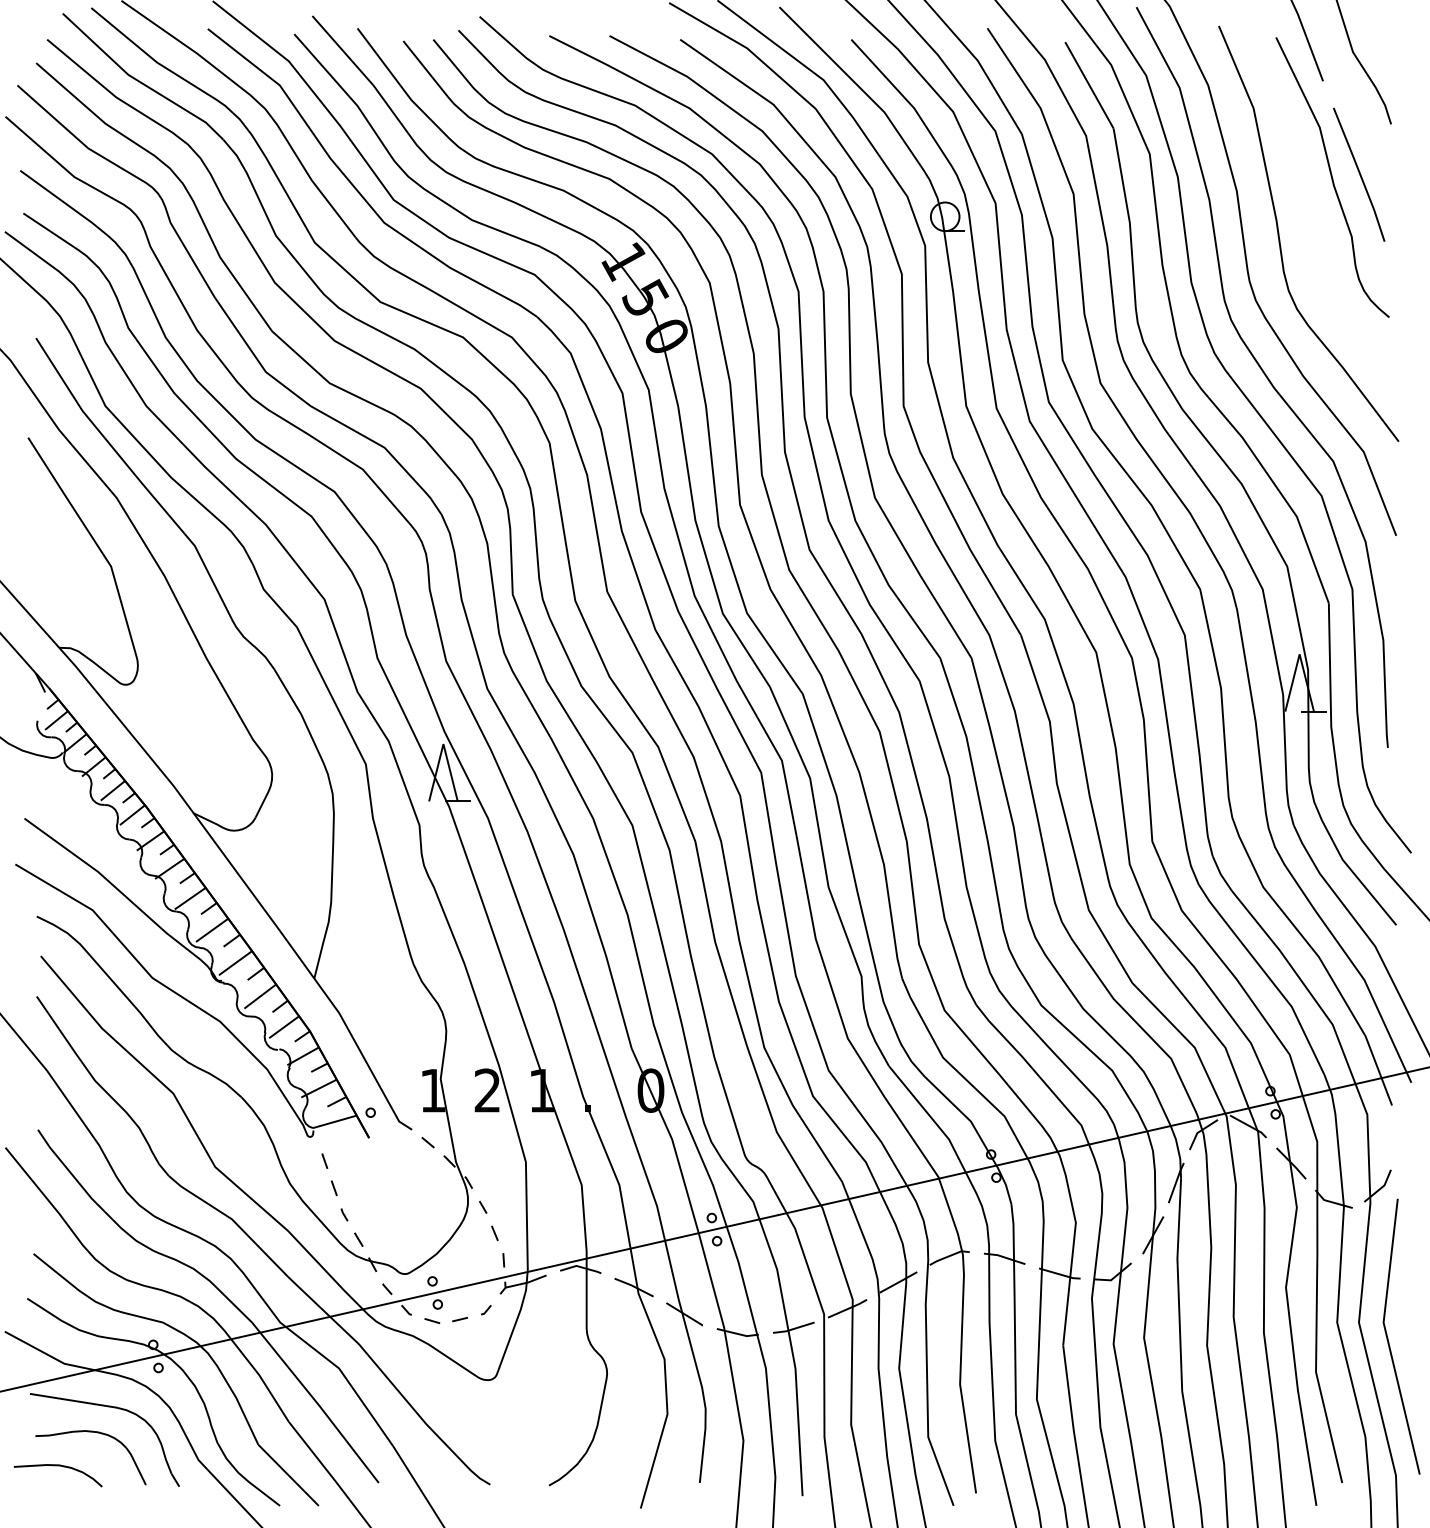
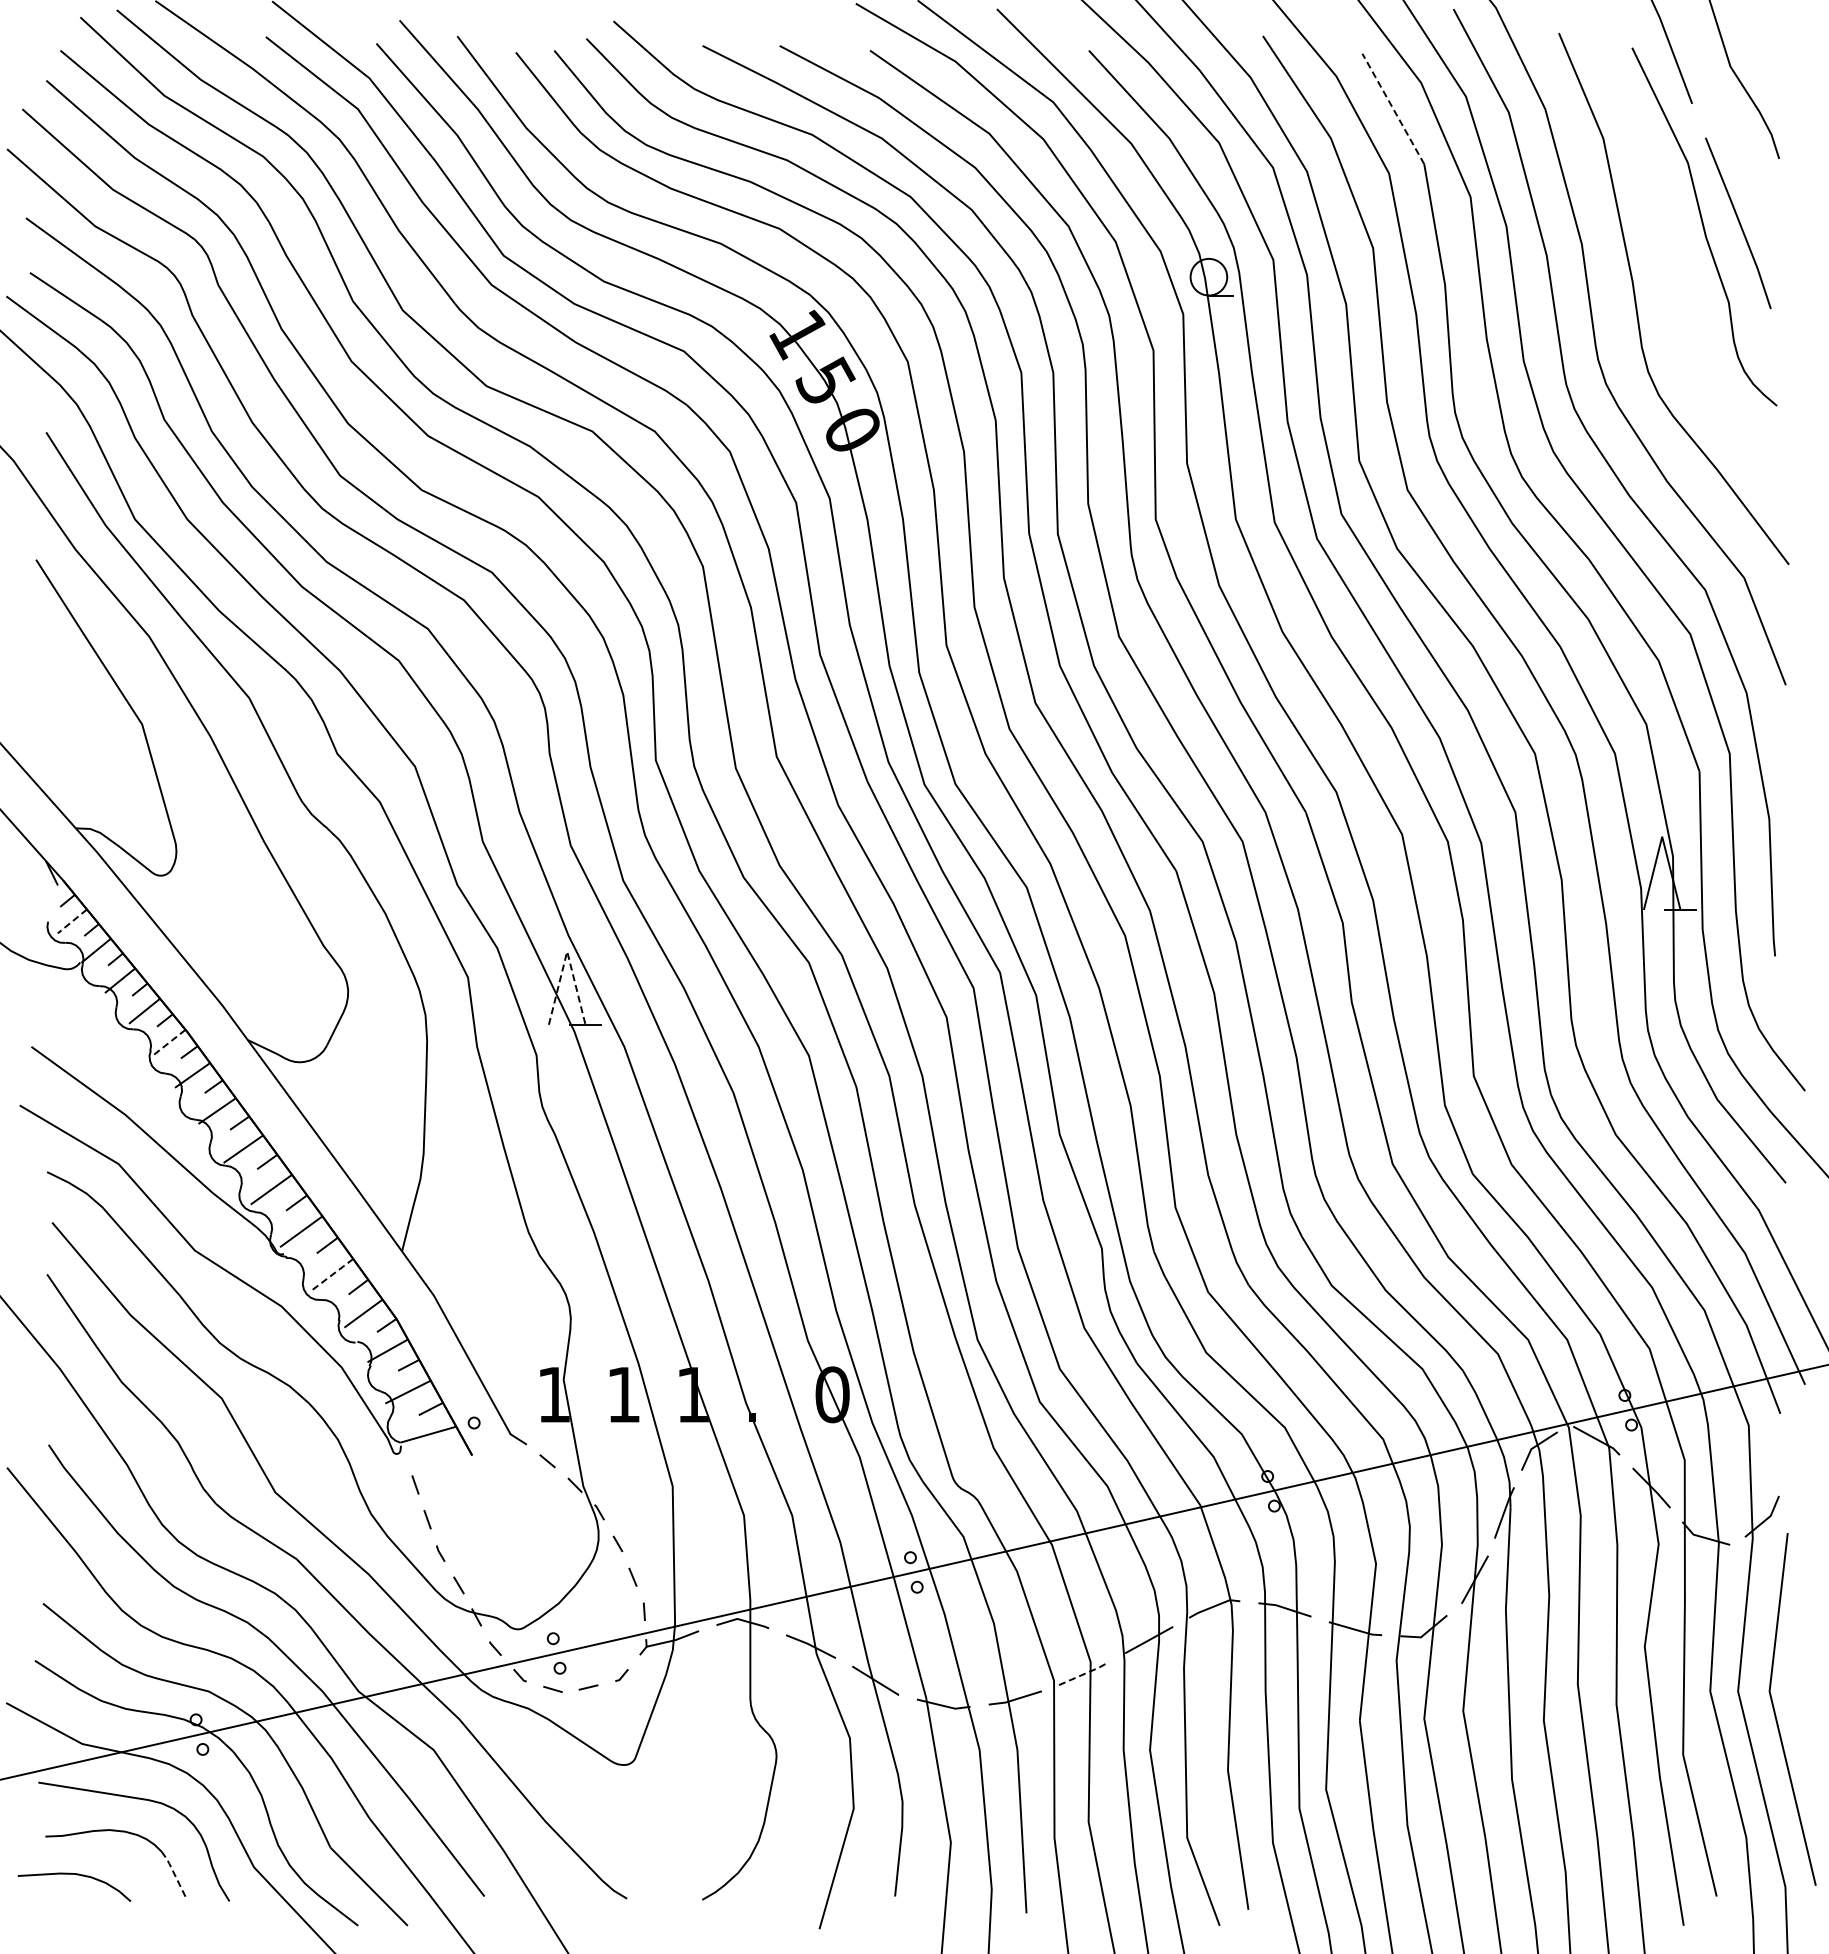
line: (1089, 84) -> (1393, 108), solid -> dashed
line: (56, 720) -> (72, 921), solid -> dashed
line: (443, 744) -> (567, 951), solid -> dashed
line: (132, 815) -> (169, 1042), solid -> dashed
line: (259, 996) -> (332, 1274), solid -> dashed
text: (487, 1090) -> (623, 1394), 2 -> 1
line: (848, 1308) -> (1085, 1673), solid -> dashed
line: (136, 1465) -> (174, 1874), solid -> dashed

